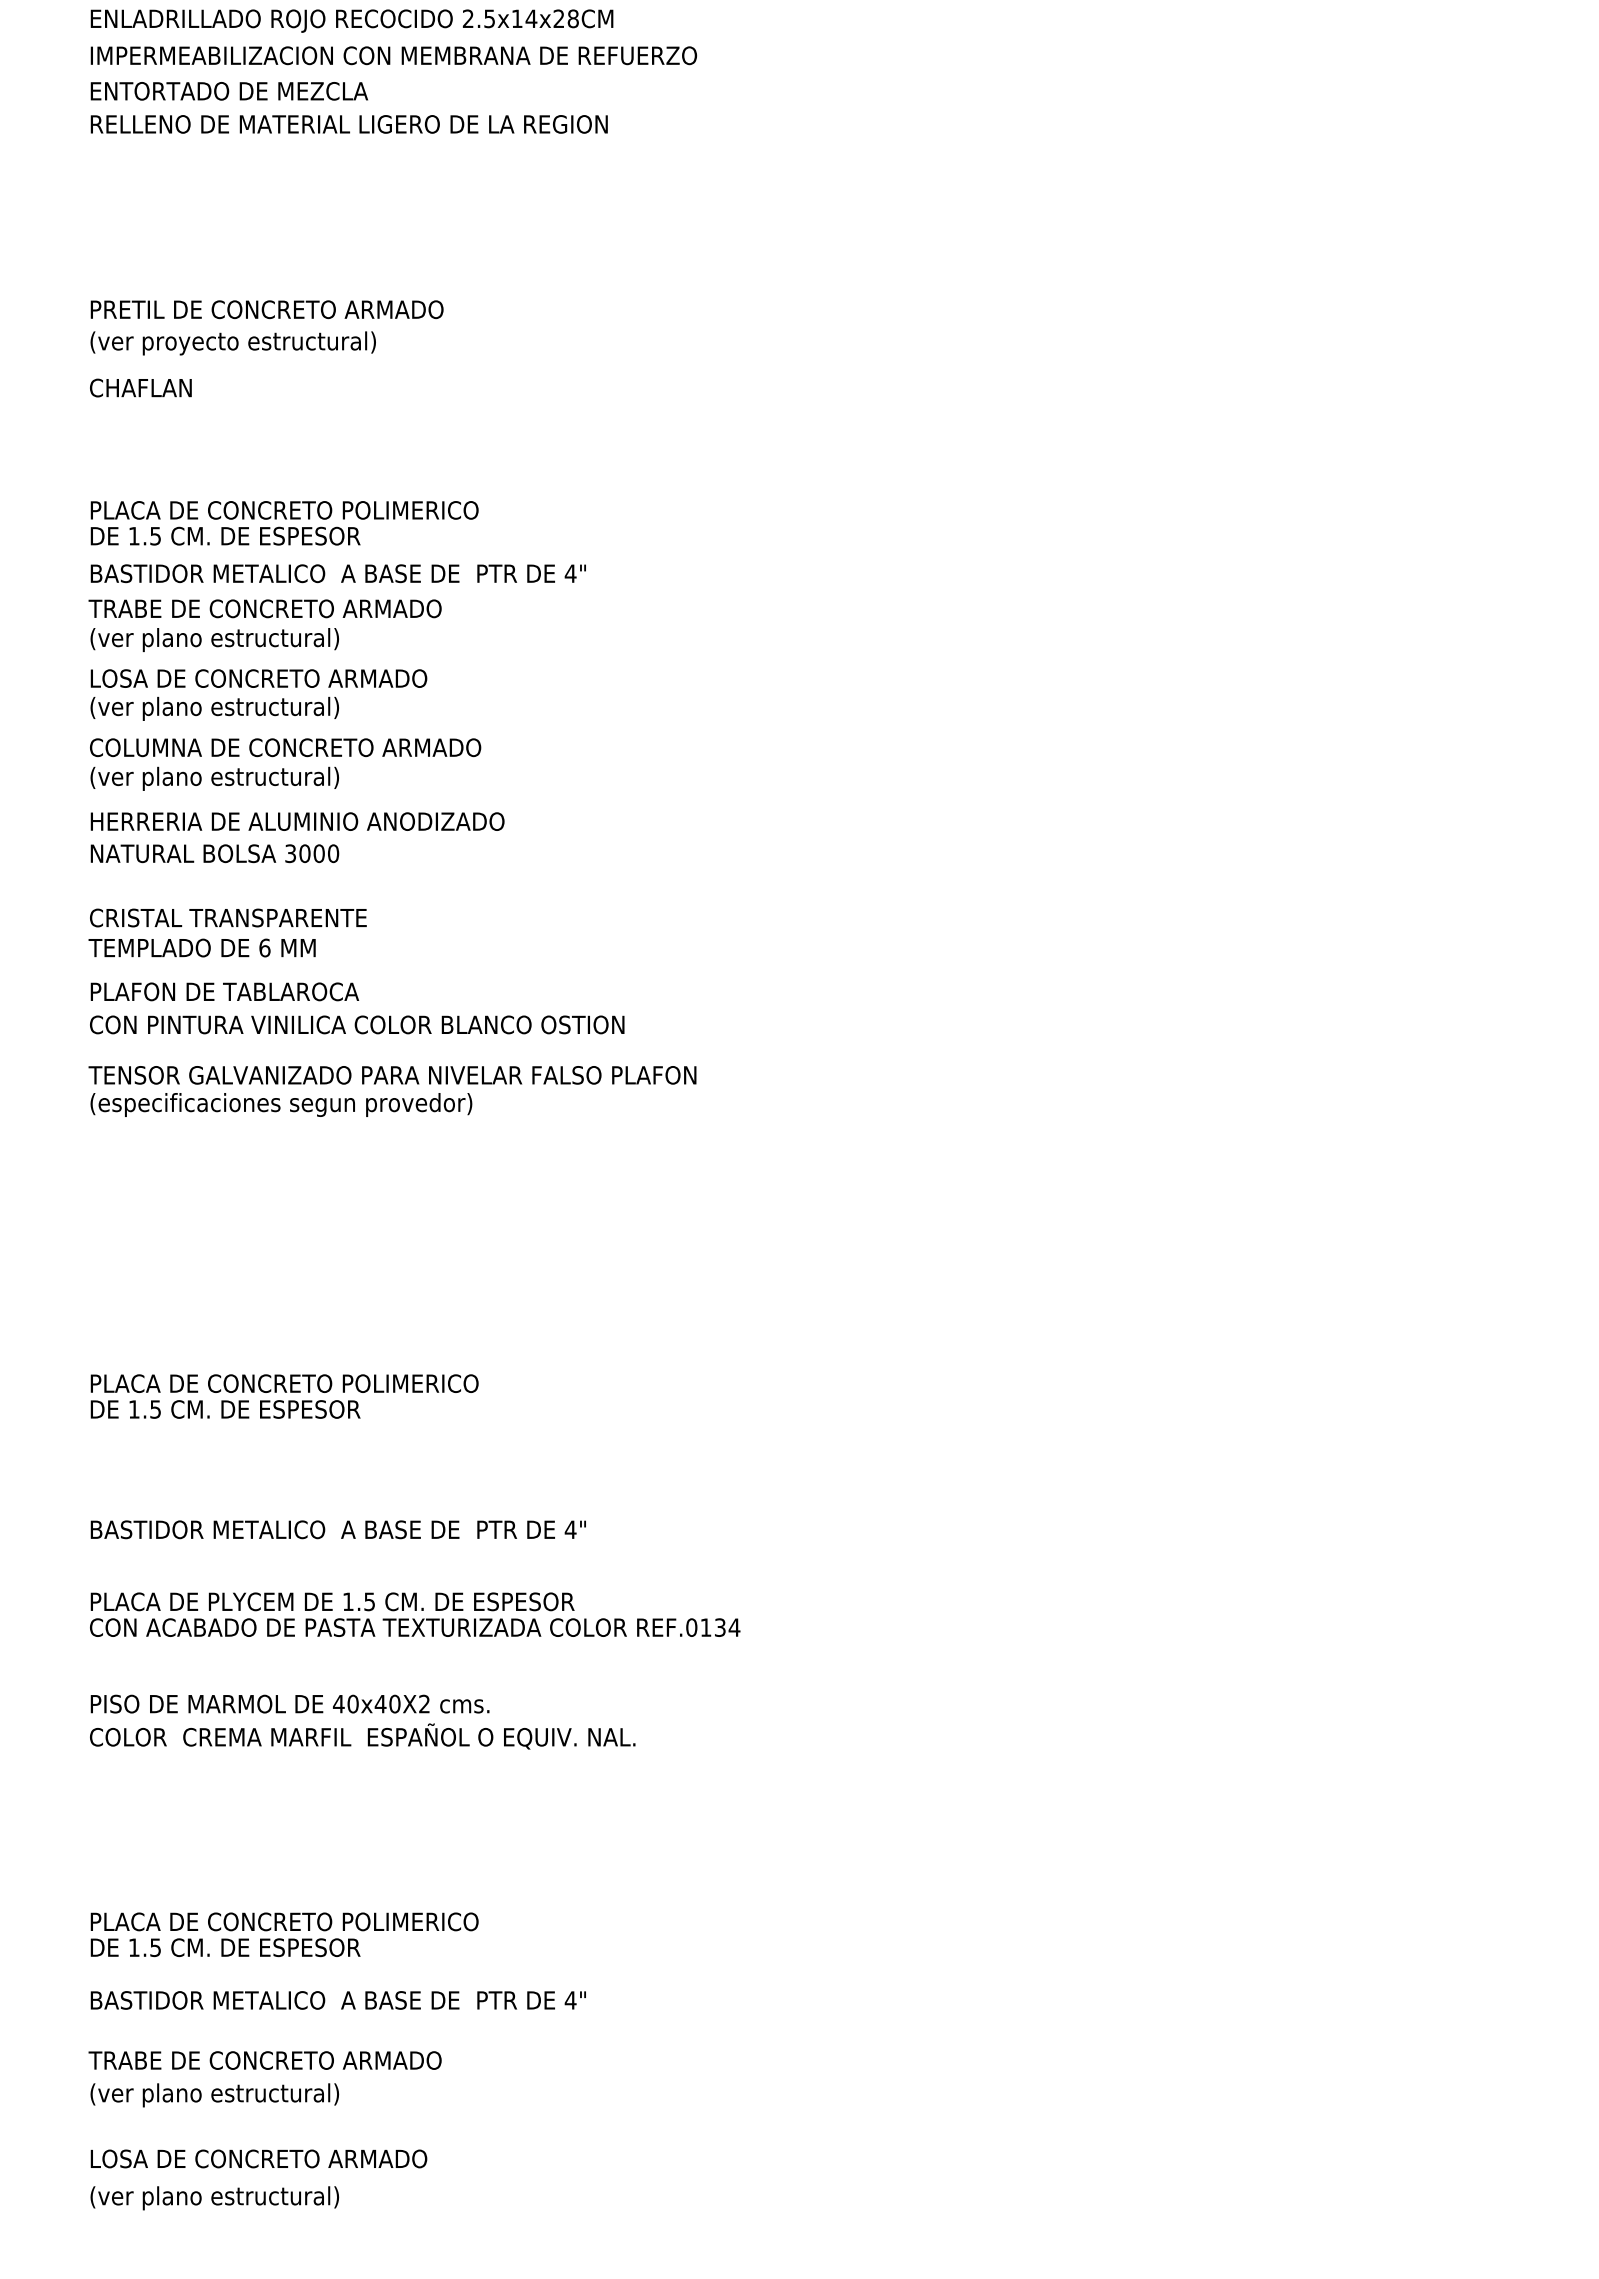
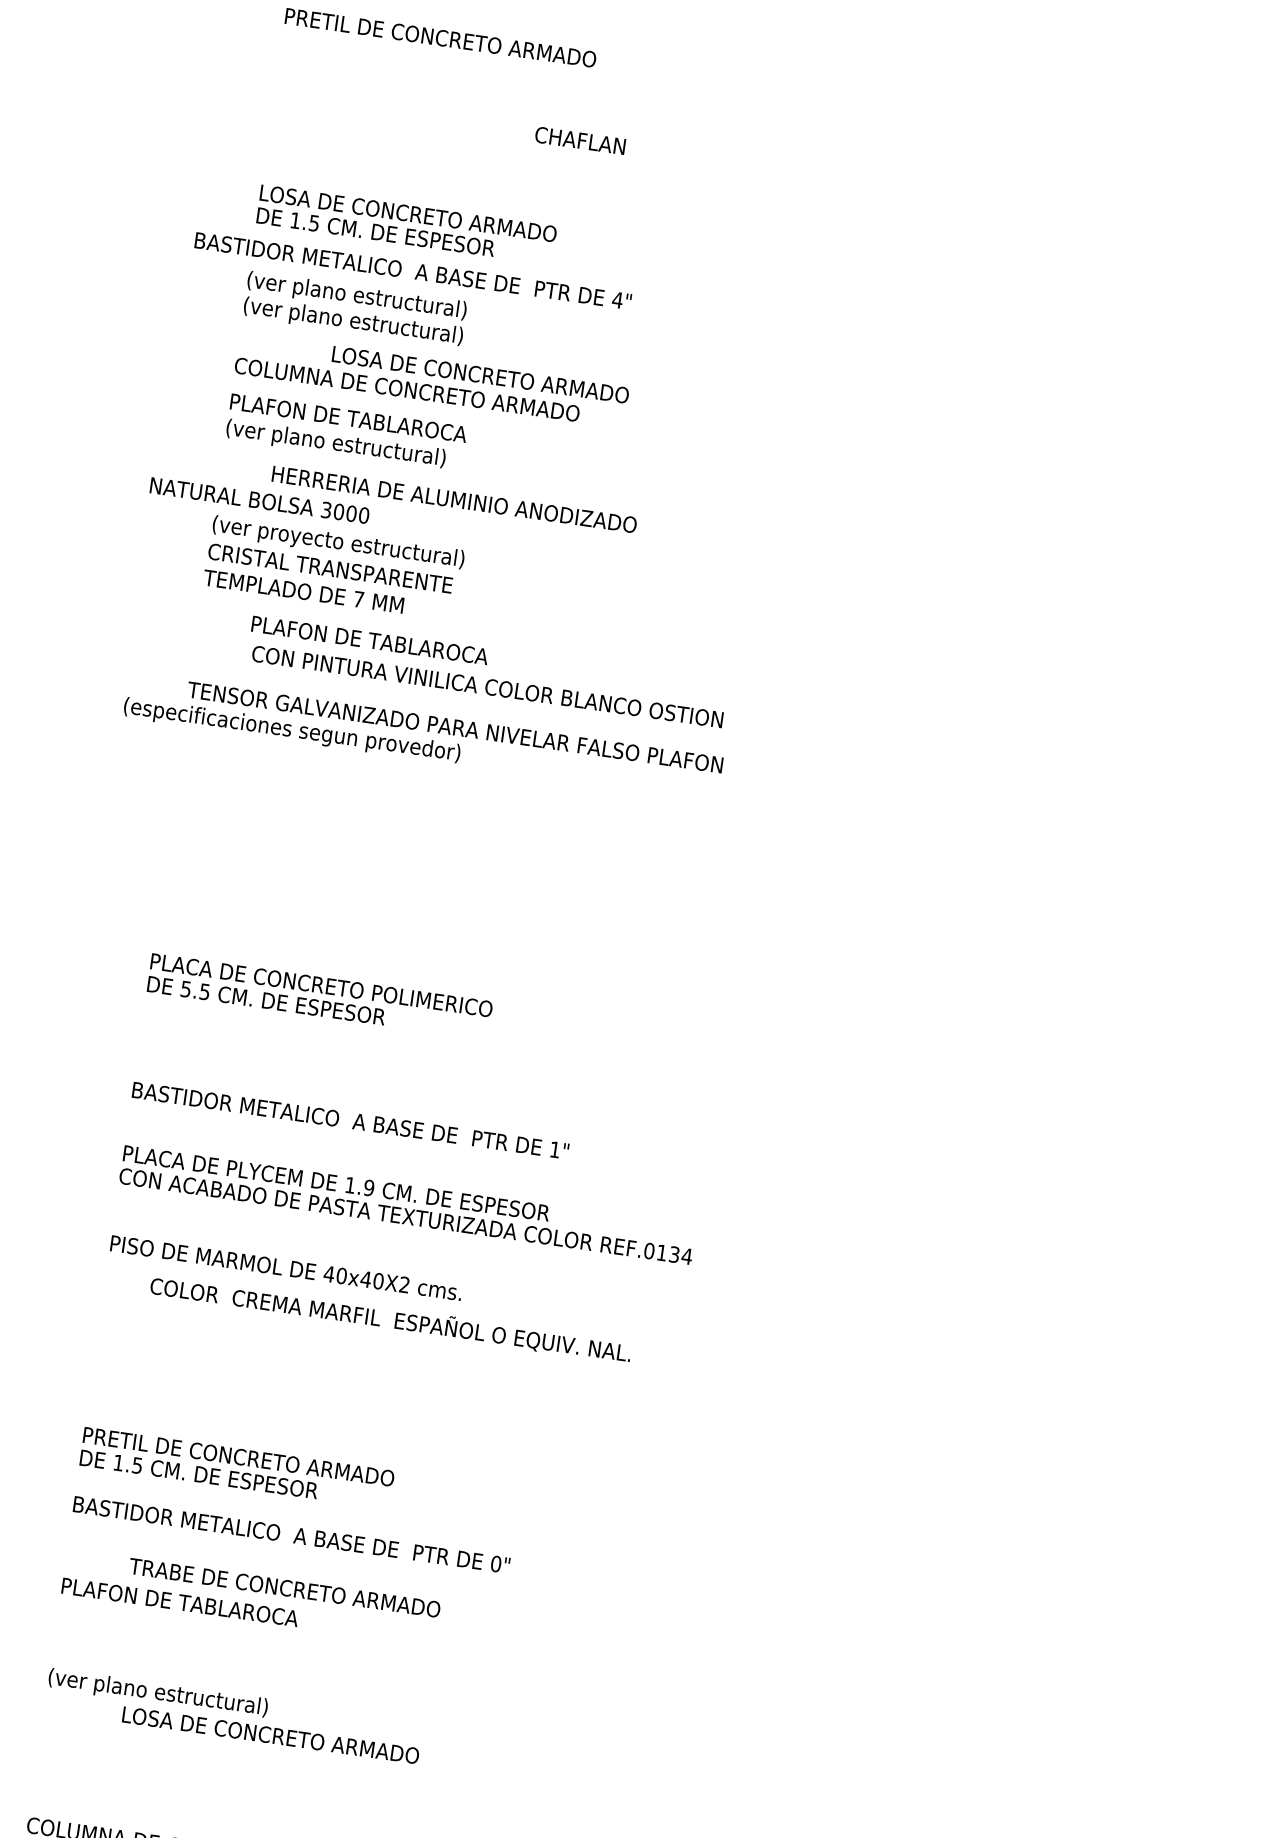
text: (232, 343) -> (337, 543), moved
text: (140, 387) -> (580, 140), moved
text: (285, 510) -> (431, 216), PLACA DE CONCRETO POLIMERICO -> LOSA DE CONCRETO ARMADO
text: (337, 573) -> (412, 270), moved
text: (264, 611) -> (400, 303), TRABE DE CONCRETO ARMADO -> (ver plano estructural)
text: (258, 678) -> (480, 374), moved
text: (285, 708) -> (406, 391), (ver plano estructural) -> COLUMNA DE CONCRETO ARMADO
text: (285, 747) -> (402, 425), COLUMNA DE CONCRETO ARMADO -> PLAFON DE TABLAROCA
text: (297, 821) -> (454, 499), moved
text: (214, 853) -> (259, 500), moved
text: (264, 947) -> (358, 598), 6 -> 7
text: (224, 991) -> (369, 640), moved
text: (357, 1024) -> (487, 686), moved
text: (281, 1104) -> (292, 730), moved
text: (134, 1409) -> (186, 989), 1.5 -> 5.5
text: (570, 1529) -> (554, 1149), 4" -> 1"
text: (369, 1601) -> (369, 1187), 1.5 -> 1.9
text: (362, 1736) -> (390, 1319), moved
text: (292, 1921) -> (261, 1459), PLACA DE CONCRETO POLIMERICO -> PRETIL DE CONCRETO ARMADO
text: (570, 2000) -> (495, 1564), 4" -> 0"
text: (264, 2060) -> (284, 1587), moved
text: (224, 2095) -> (179, 1604), (ver plano estructural) -> PLAFON DE TABLAROCA
text: (258, 2158) -> (270, 1734), moved

